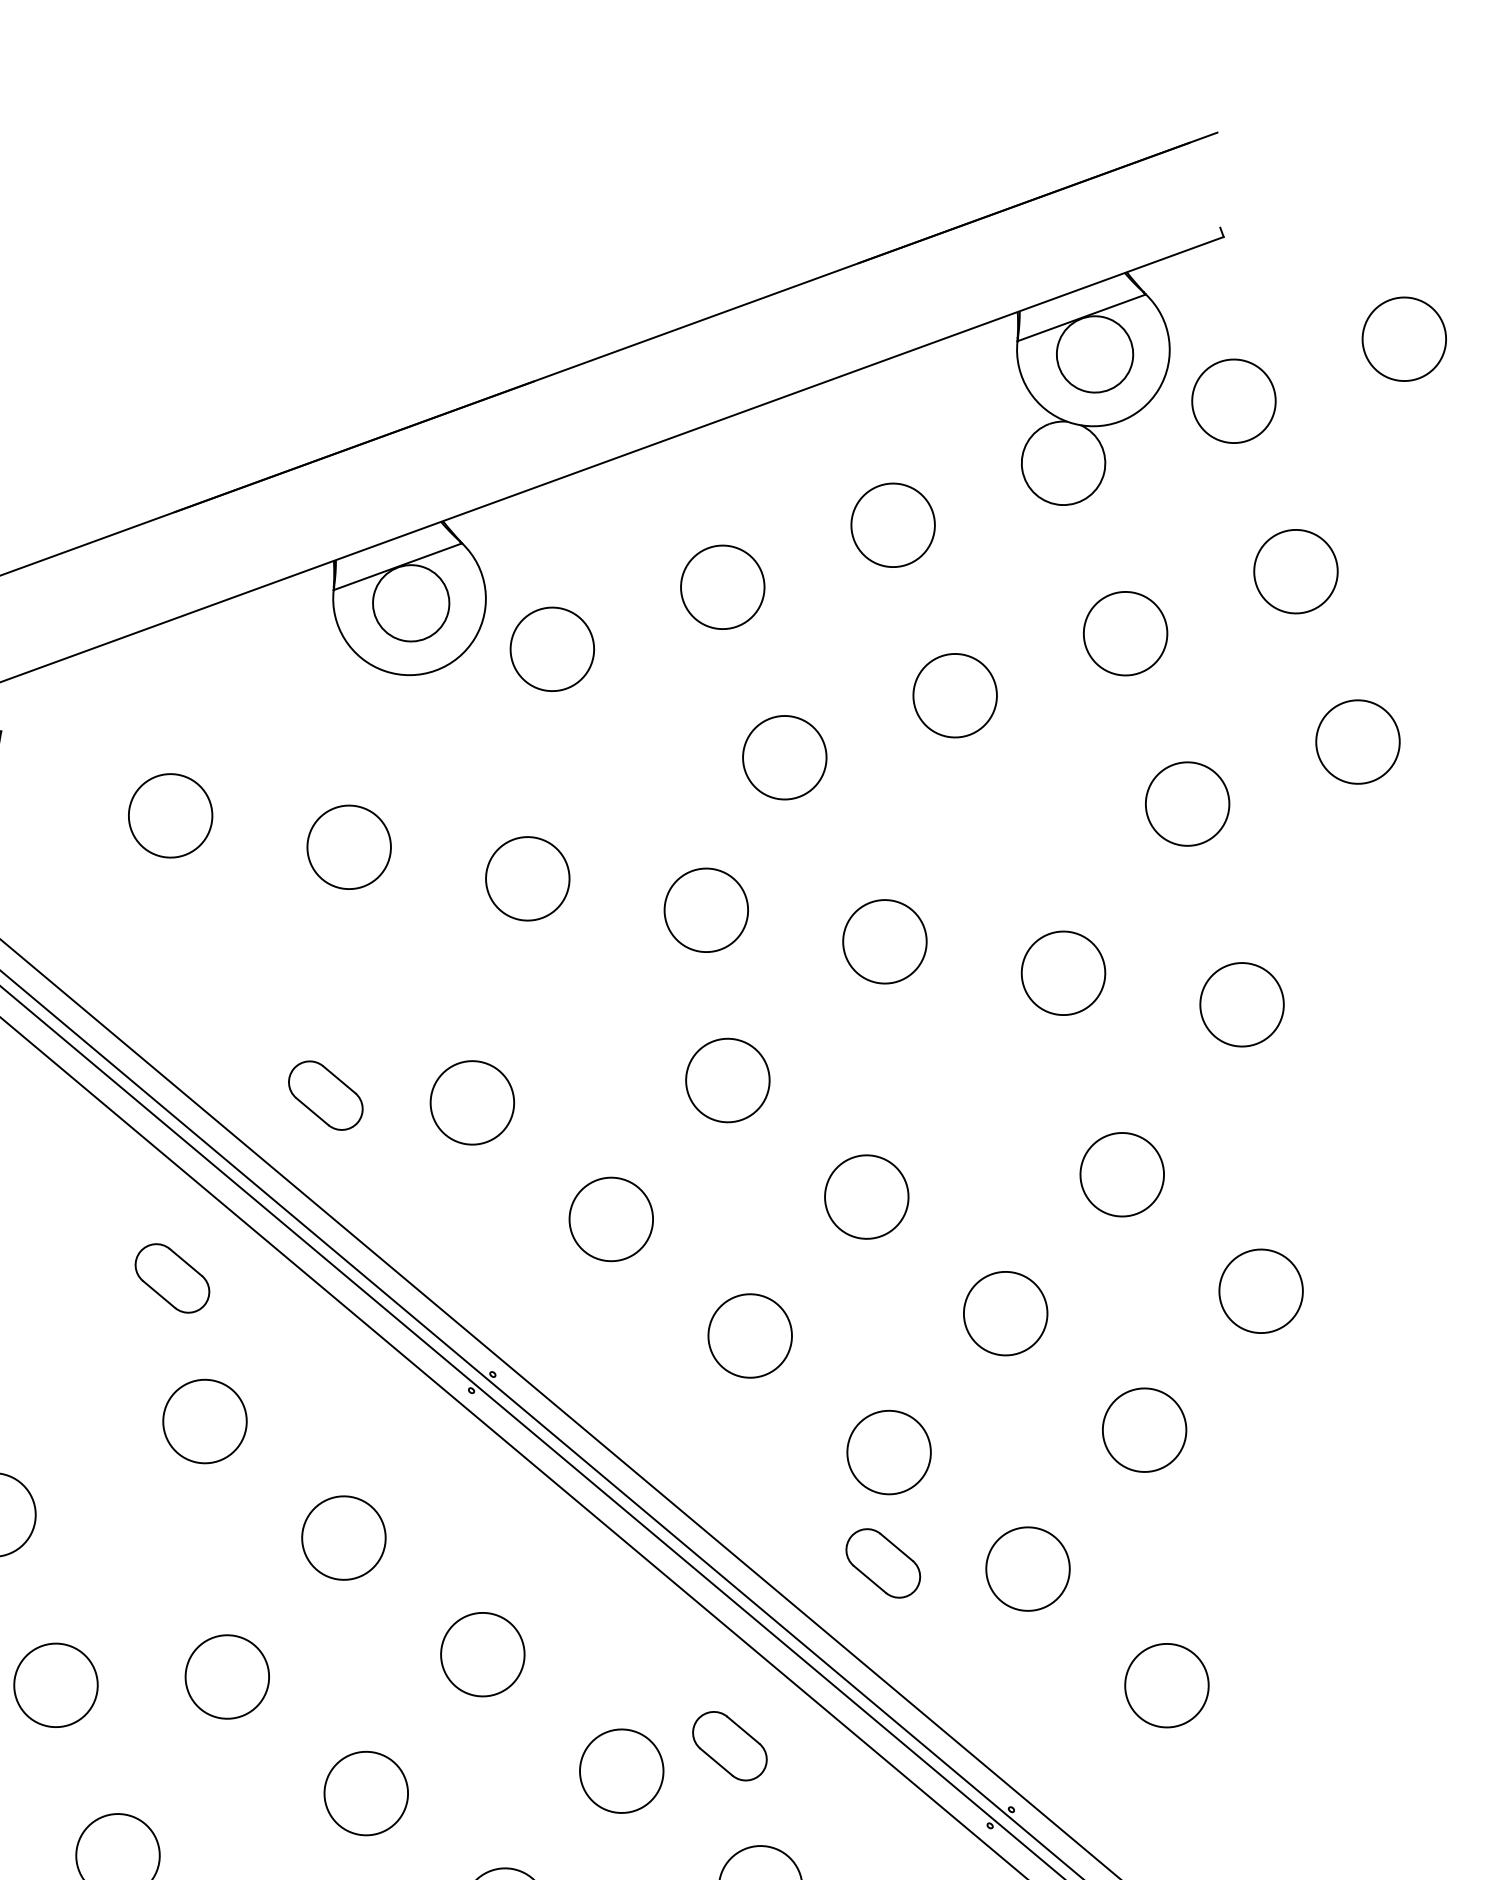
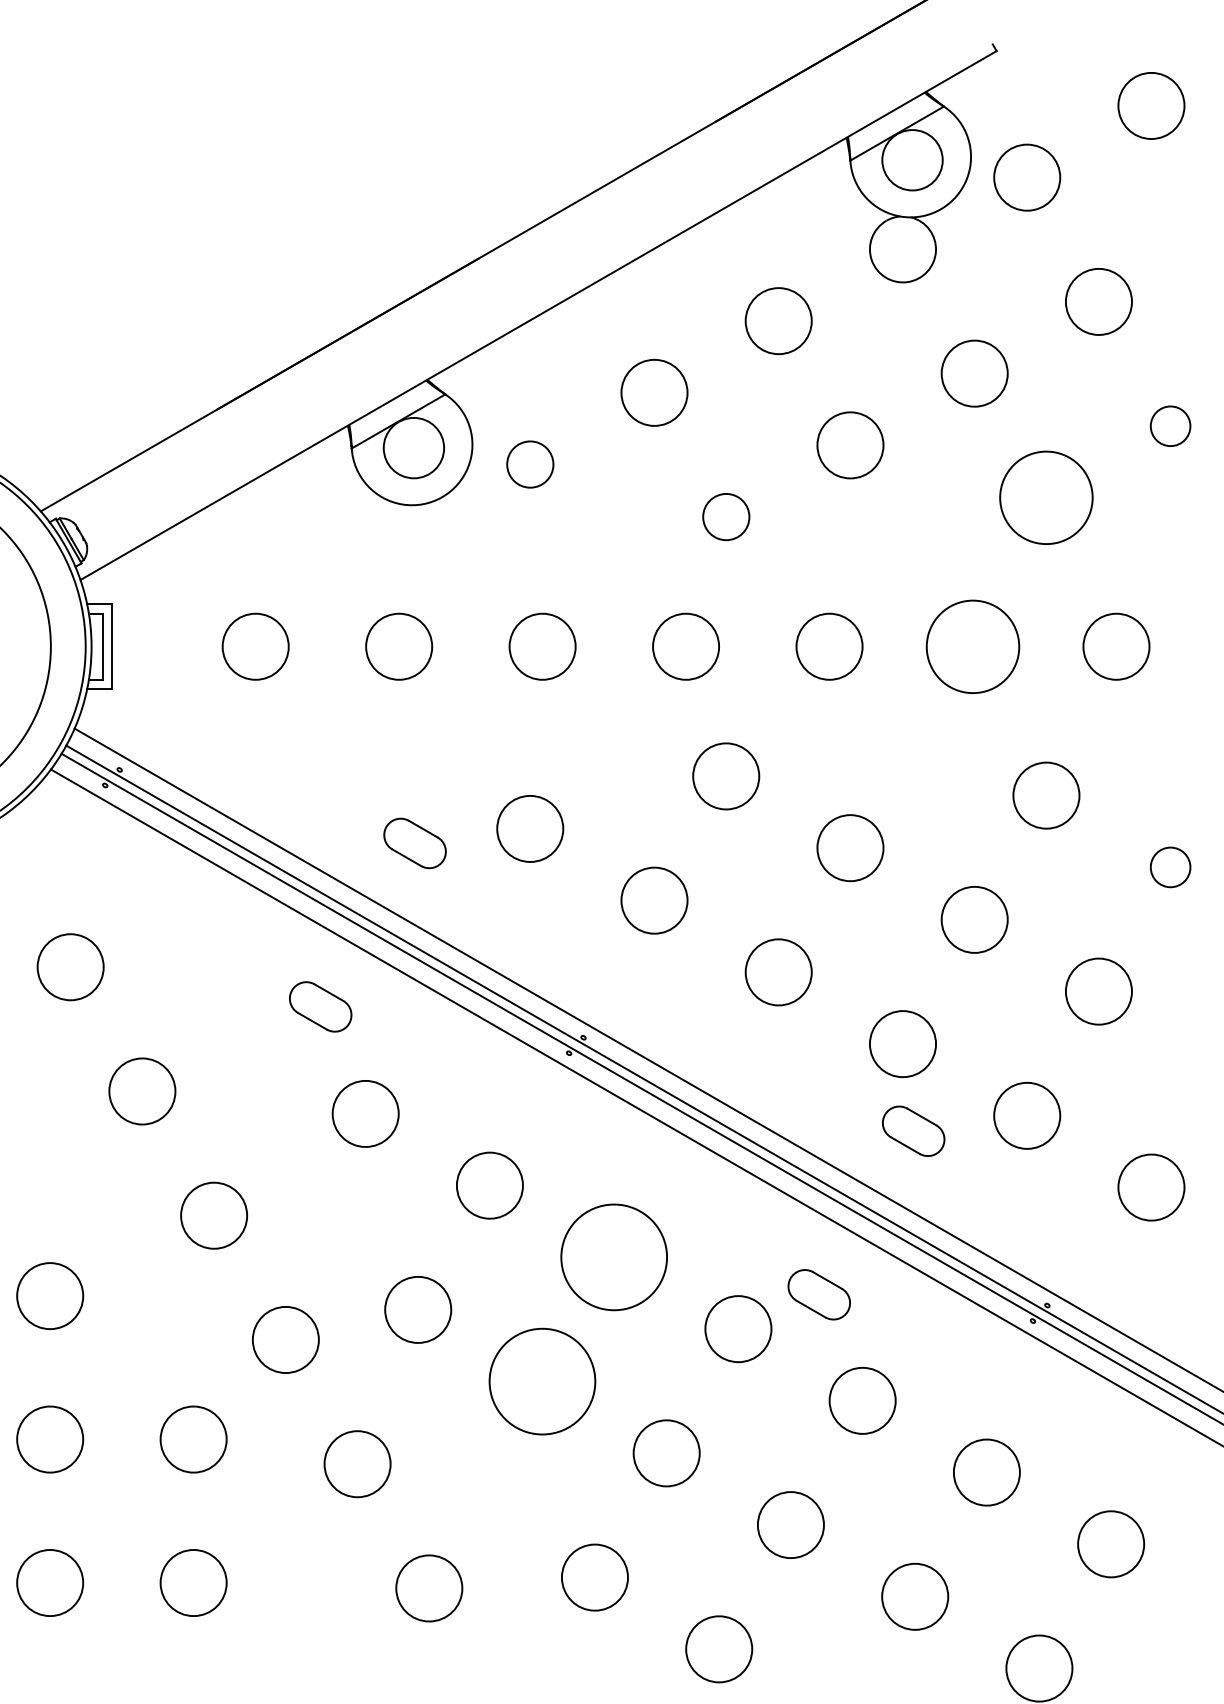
circle: (552, 649) -> (530, 464), size x0.7
circle: (1357, 742) -> (1170, 426), size x0.6
circle: (785, 757) -> (726, 516), size x0.7
circle: (1187, 803) -> (1046, 497), size x1.4
circle: (1062, 972) -> (972, 646), size x1.4
circle: (1260, 1291) -> (1170, 867), size x0.6
circle: (483, 1654) -> (614, 1257), size x1.6
circle: (366, 1793) -> (542, 1381), size x1.6

